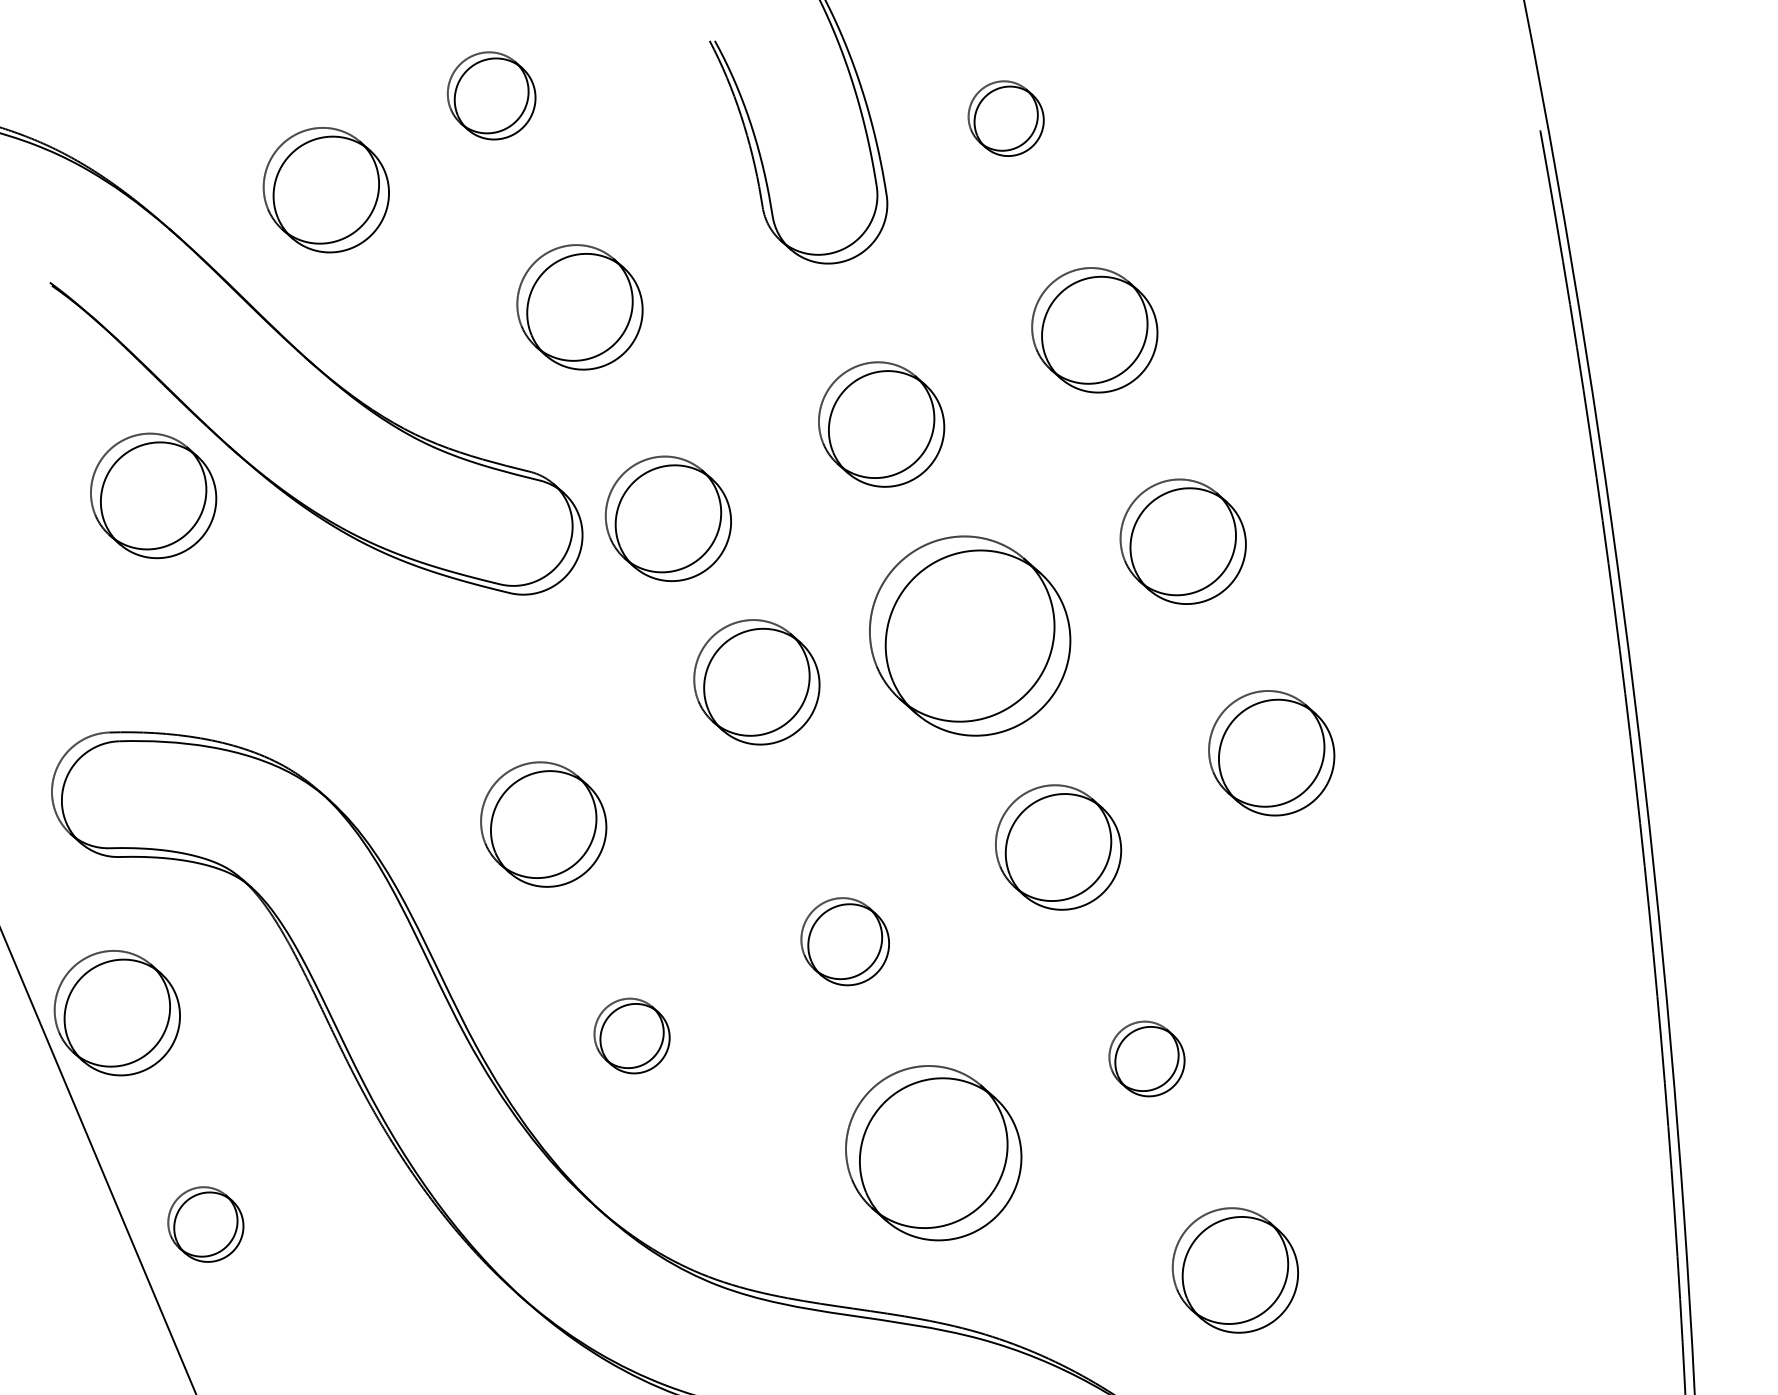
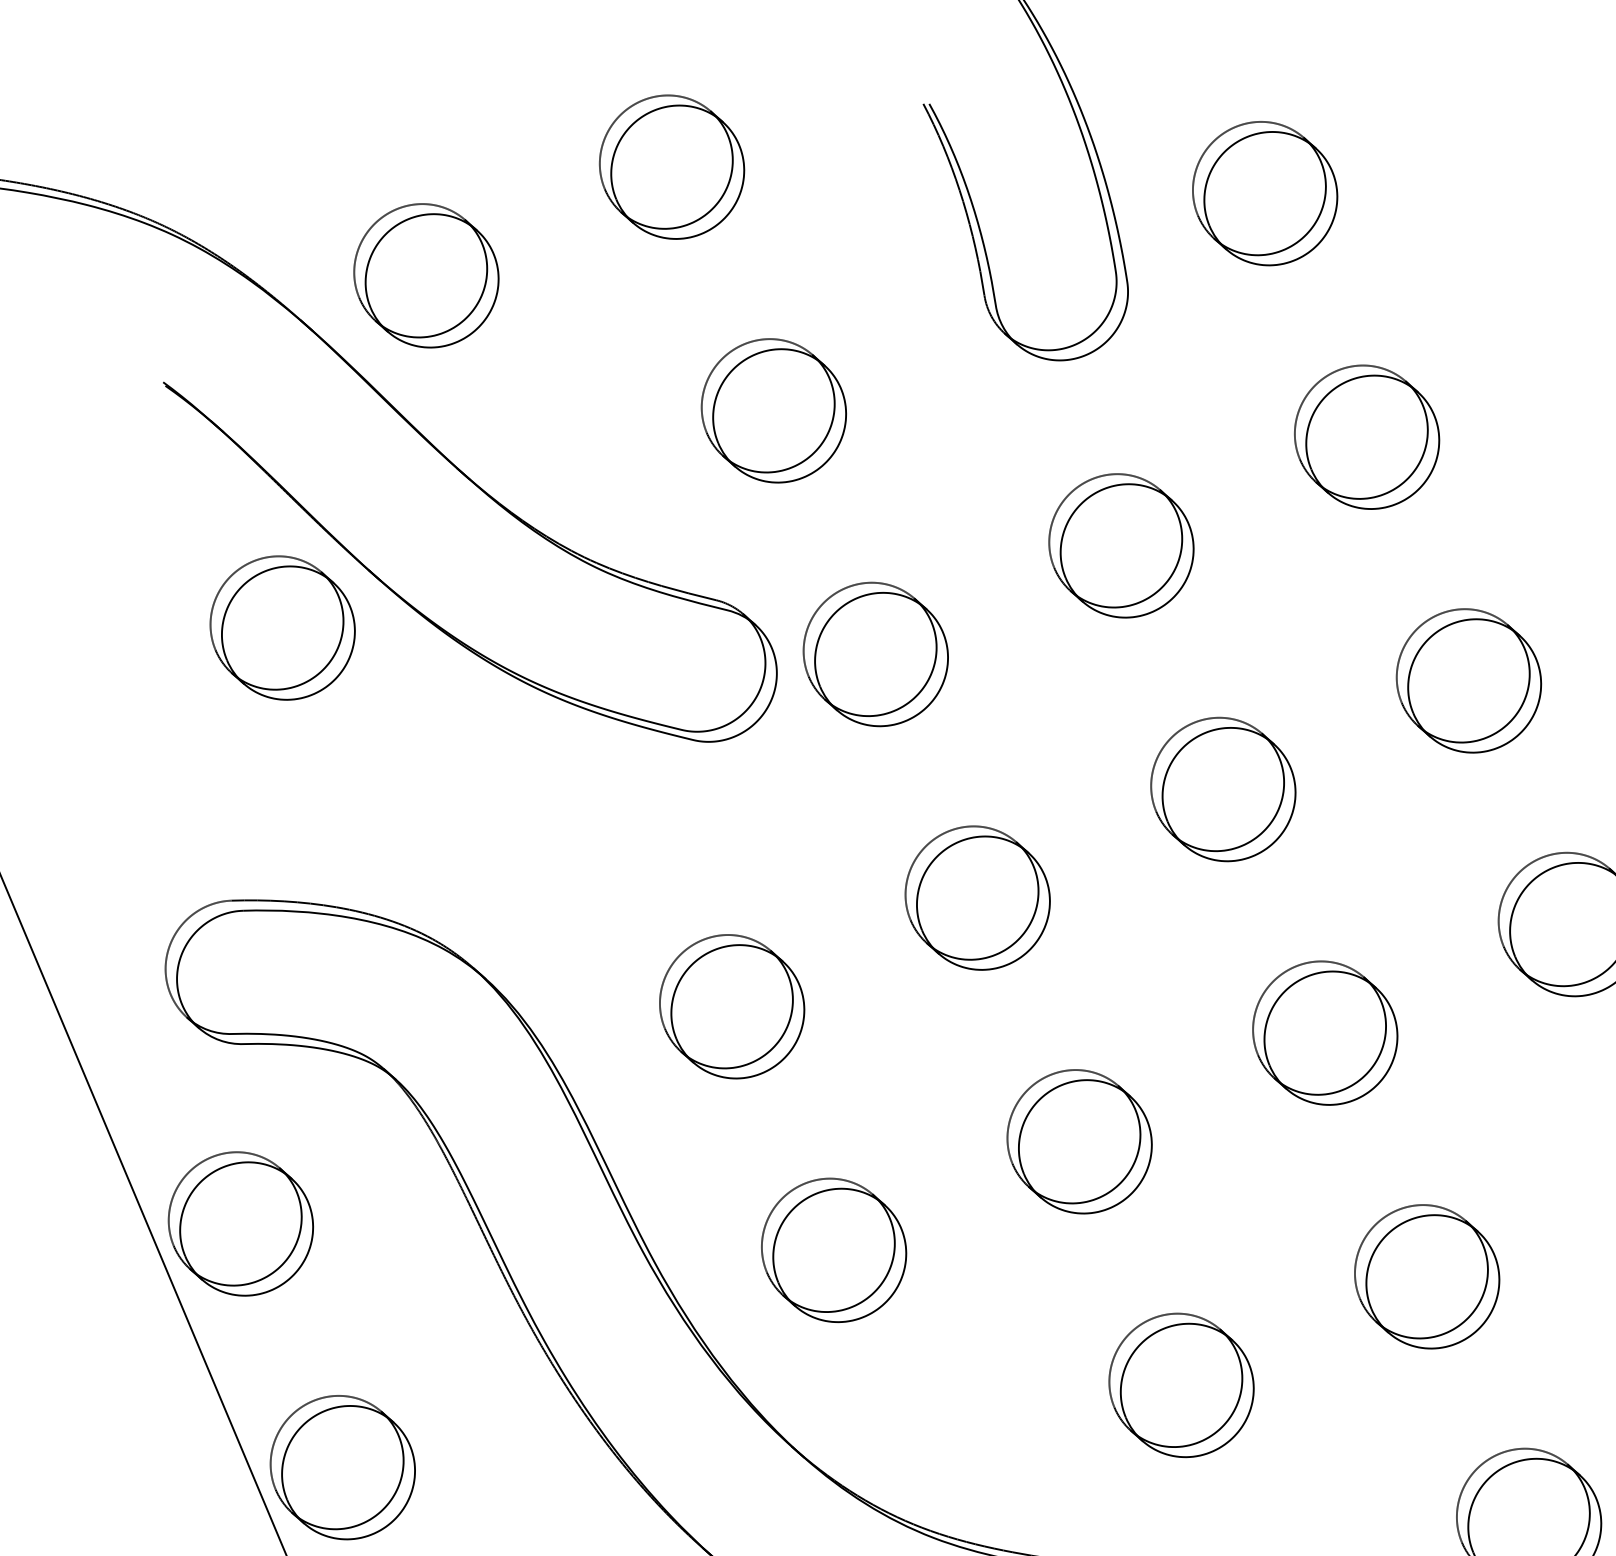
part: (491, 95) -> (671, 166), size x1.43
part: (1005, 118) -> (1264, 193), size x1.67
part: (325, 190) -> (425, 276), moved
part: (969, 635) -> (1222, 788), size x0.62
part: (756, 682) -> (977, 898), moved
part: (844, 941) -> (1078, 1141), size x1.43
part: (631, 1035) -> (833, 1249), size x1.67
part: (1146, 1058) -> (1426, 1276), size x1.67
part: (933, 1153) -> (1181, 1385), size x0.71
part: (205, 1224) -> (342, 1467), size x1.67

